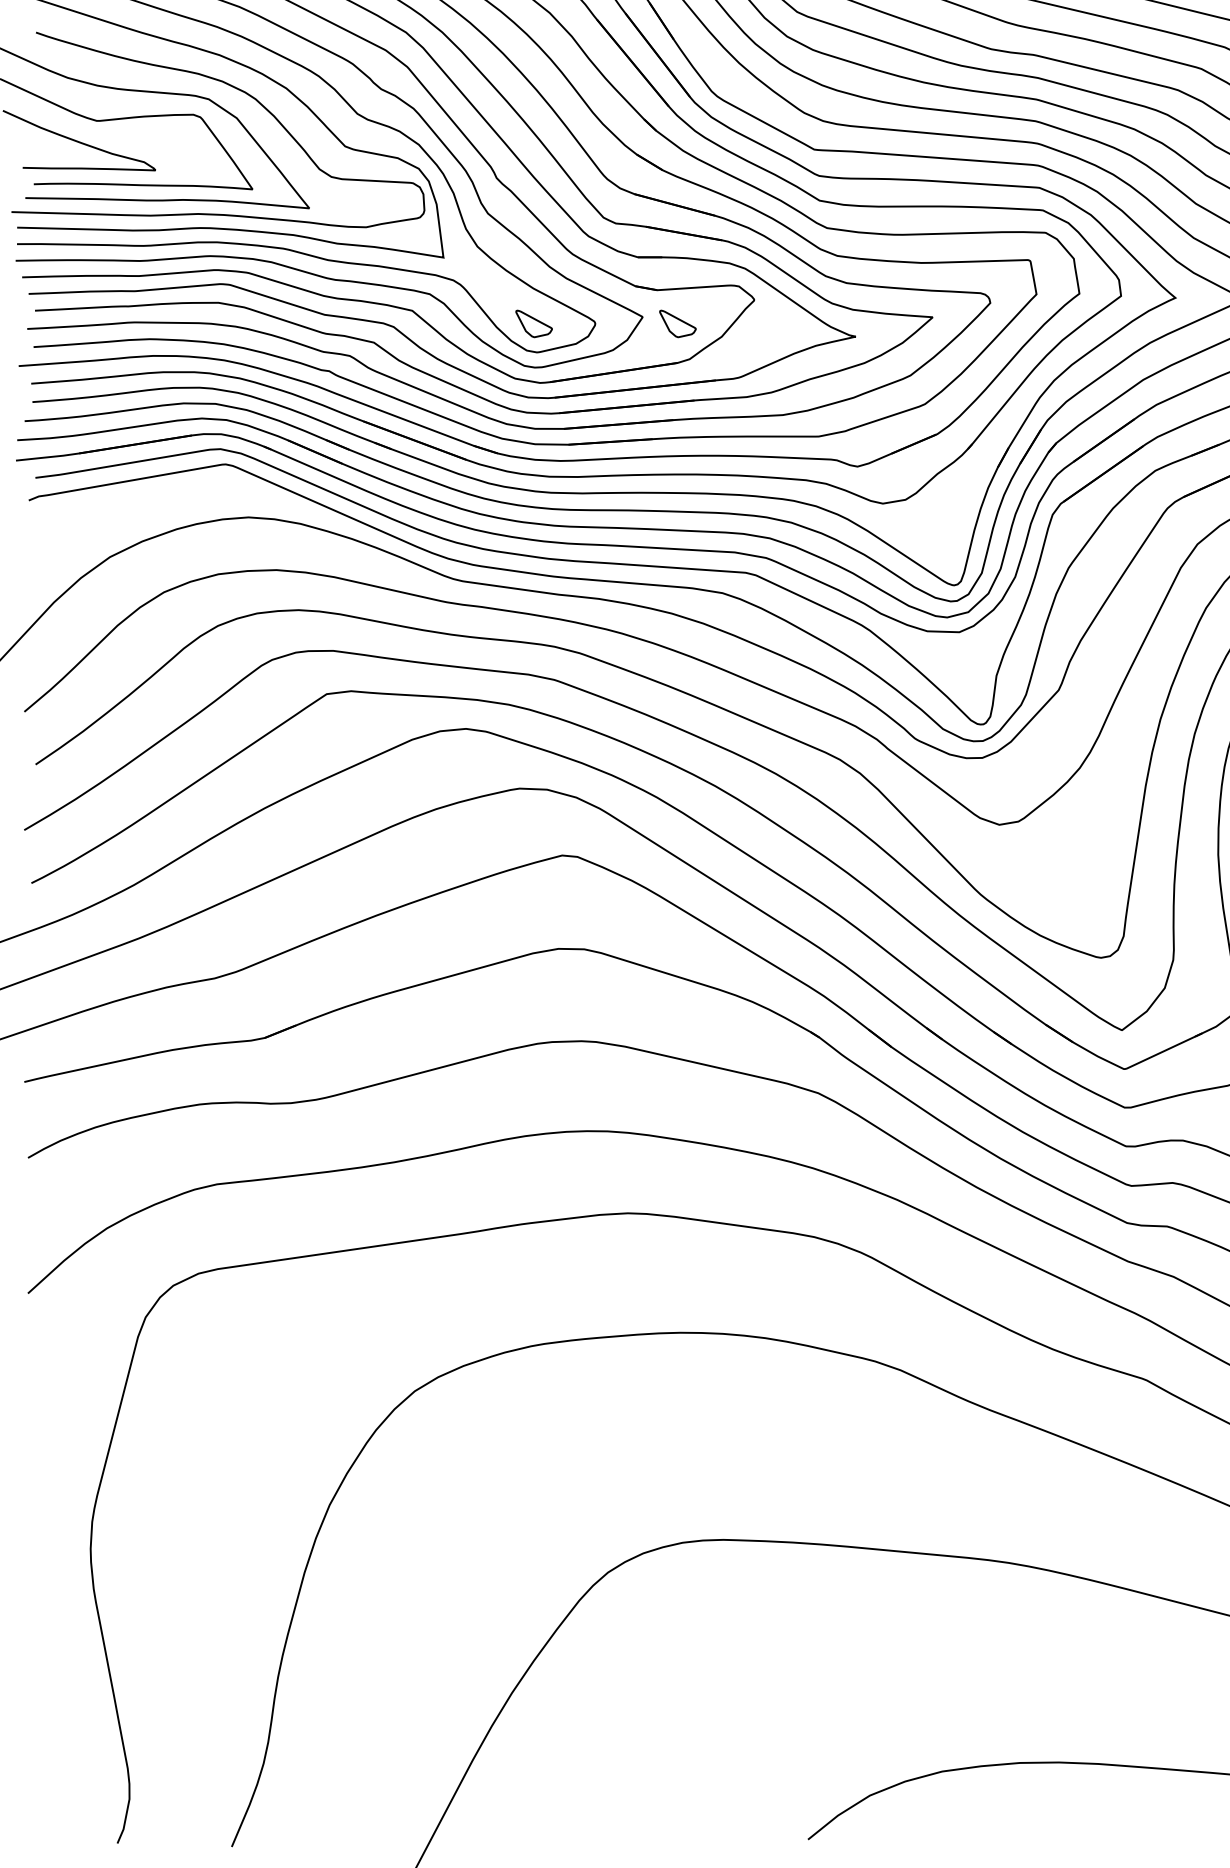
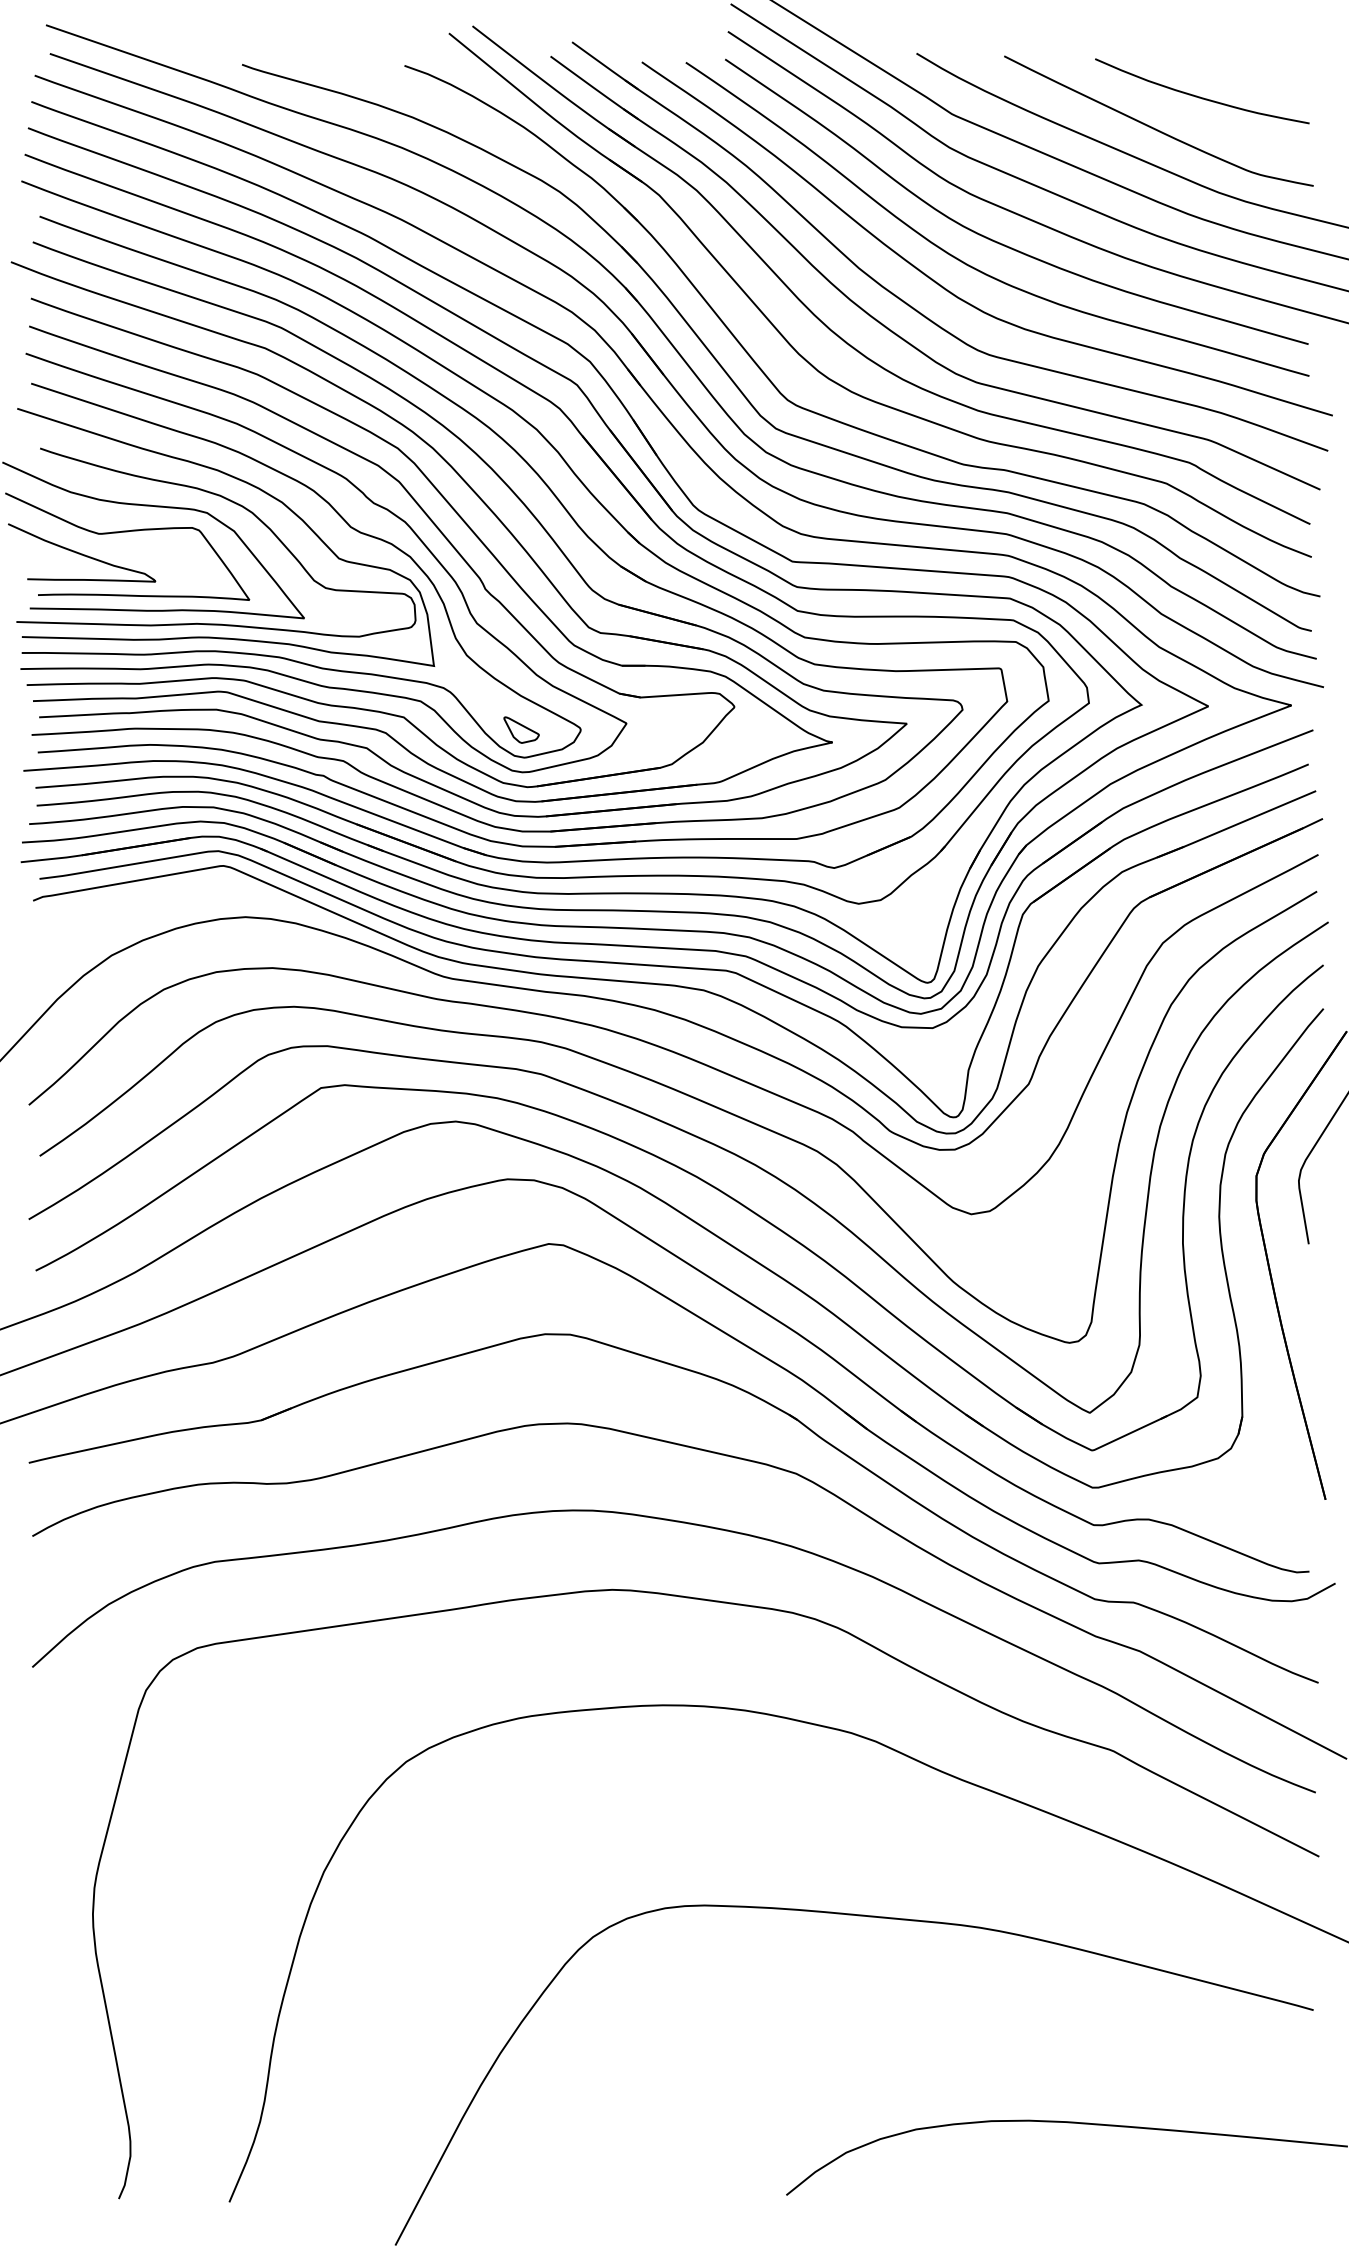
part: (677, 323) -> (660, 729), removed

